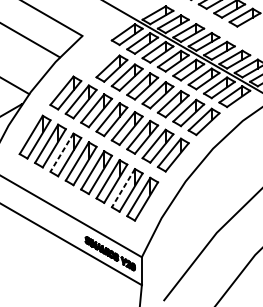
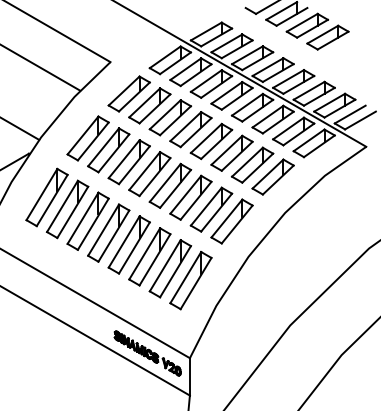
part: (95, 59) -> (128, 93), added
line: (62, 152) -> (83, 218), dashed -> solid
line: (123, 187) -> (165, 265), dashed -> solid

